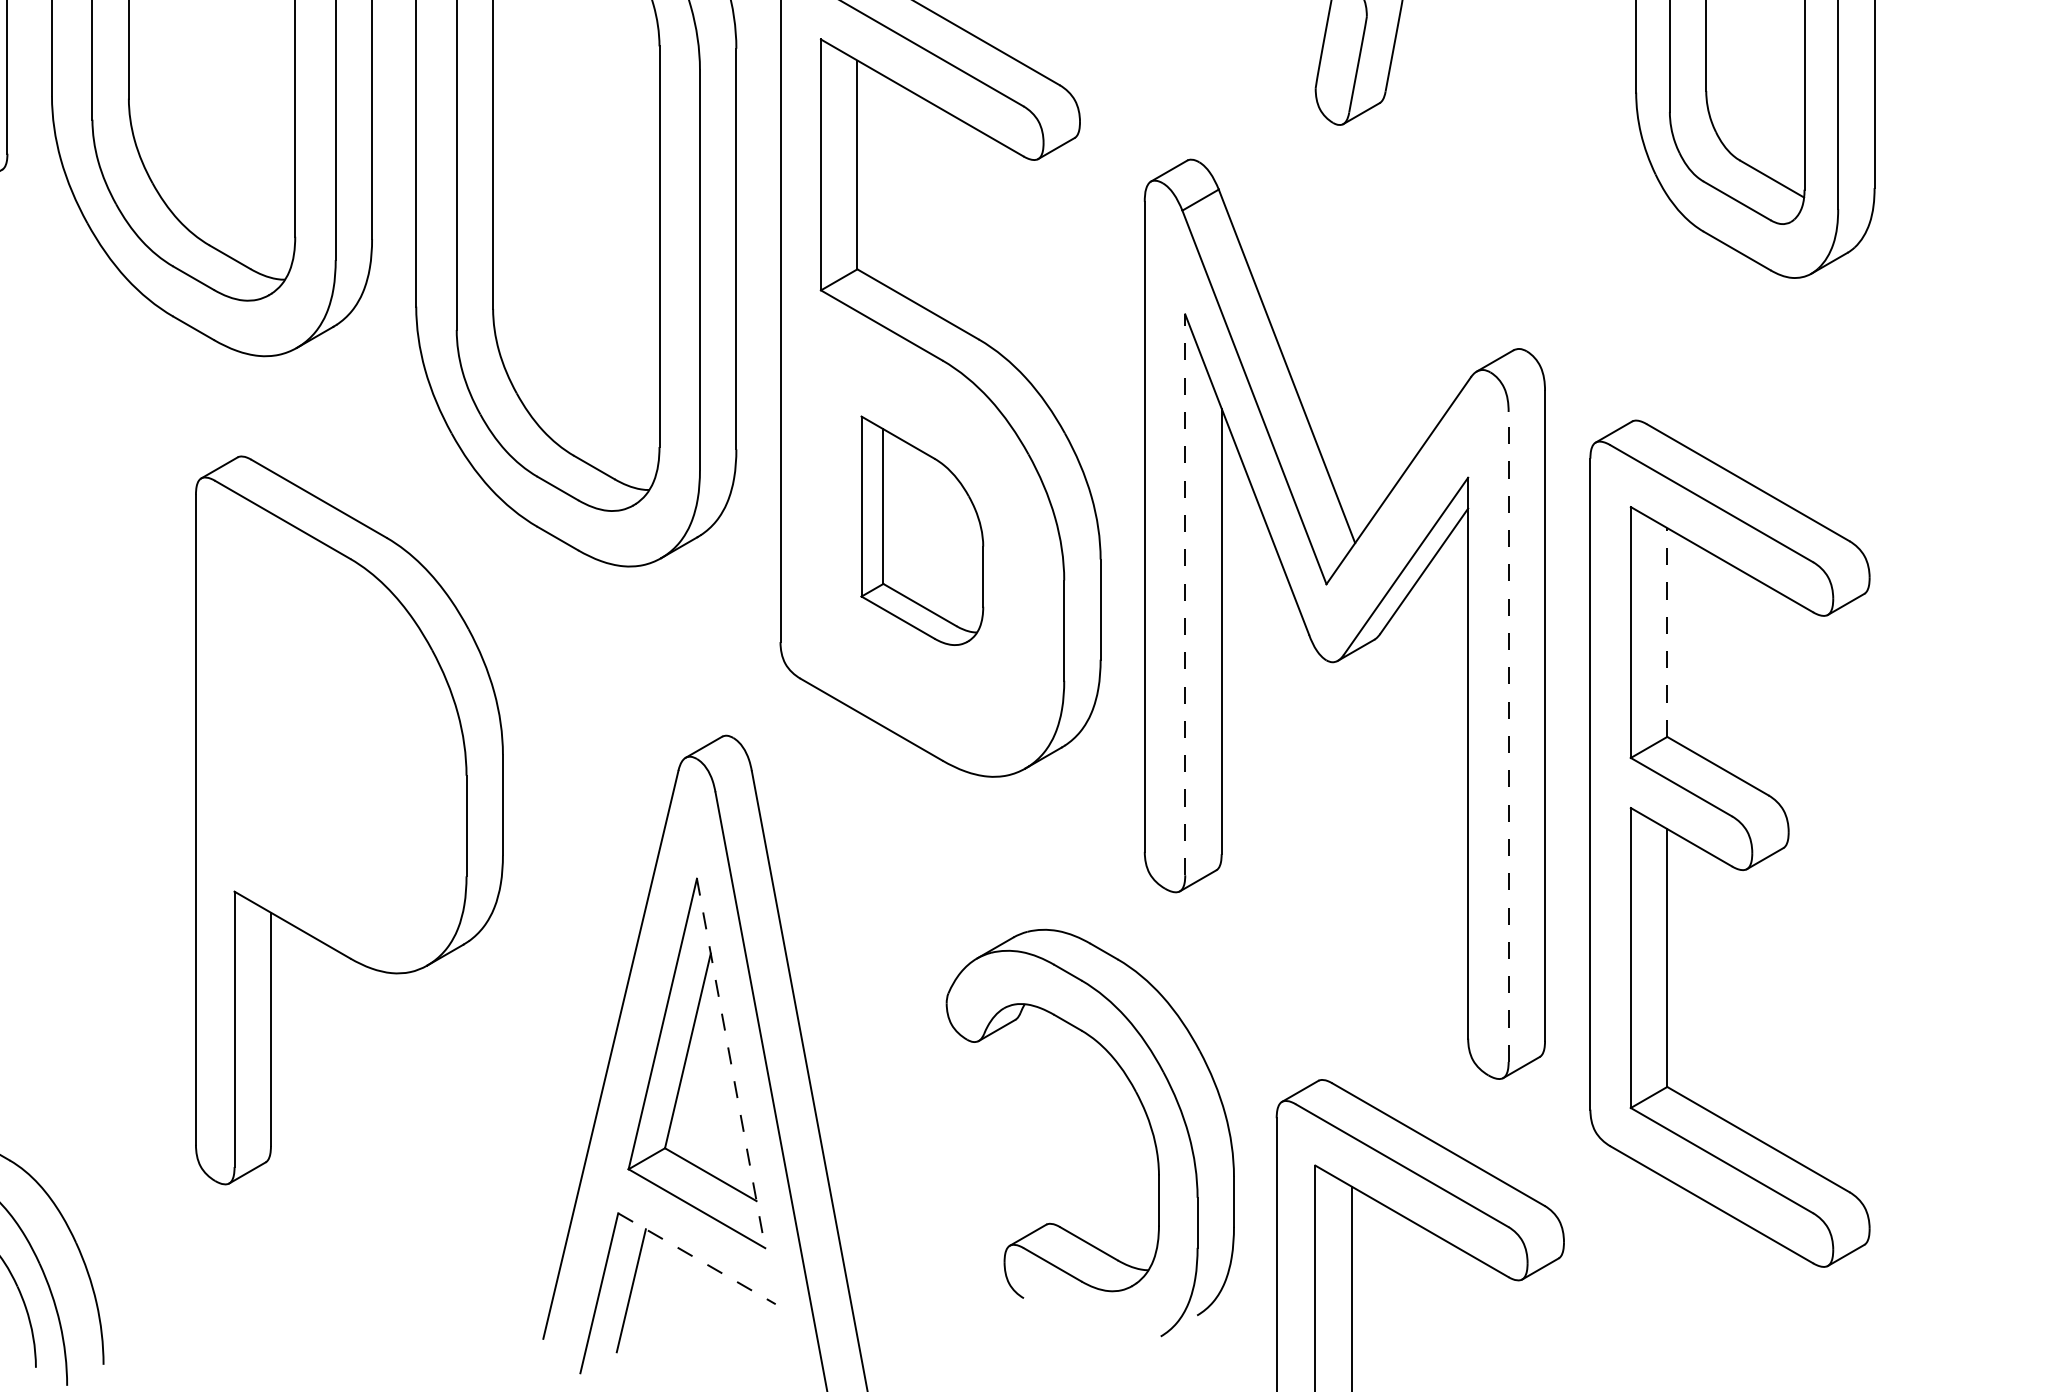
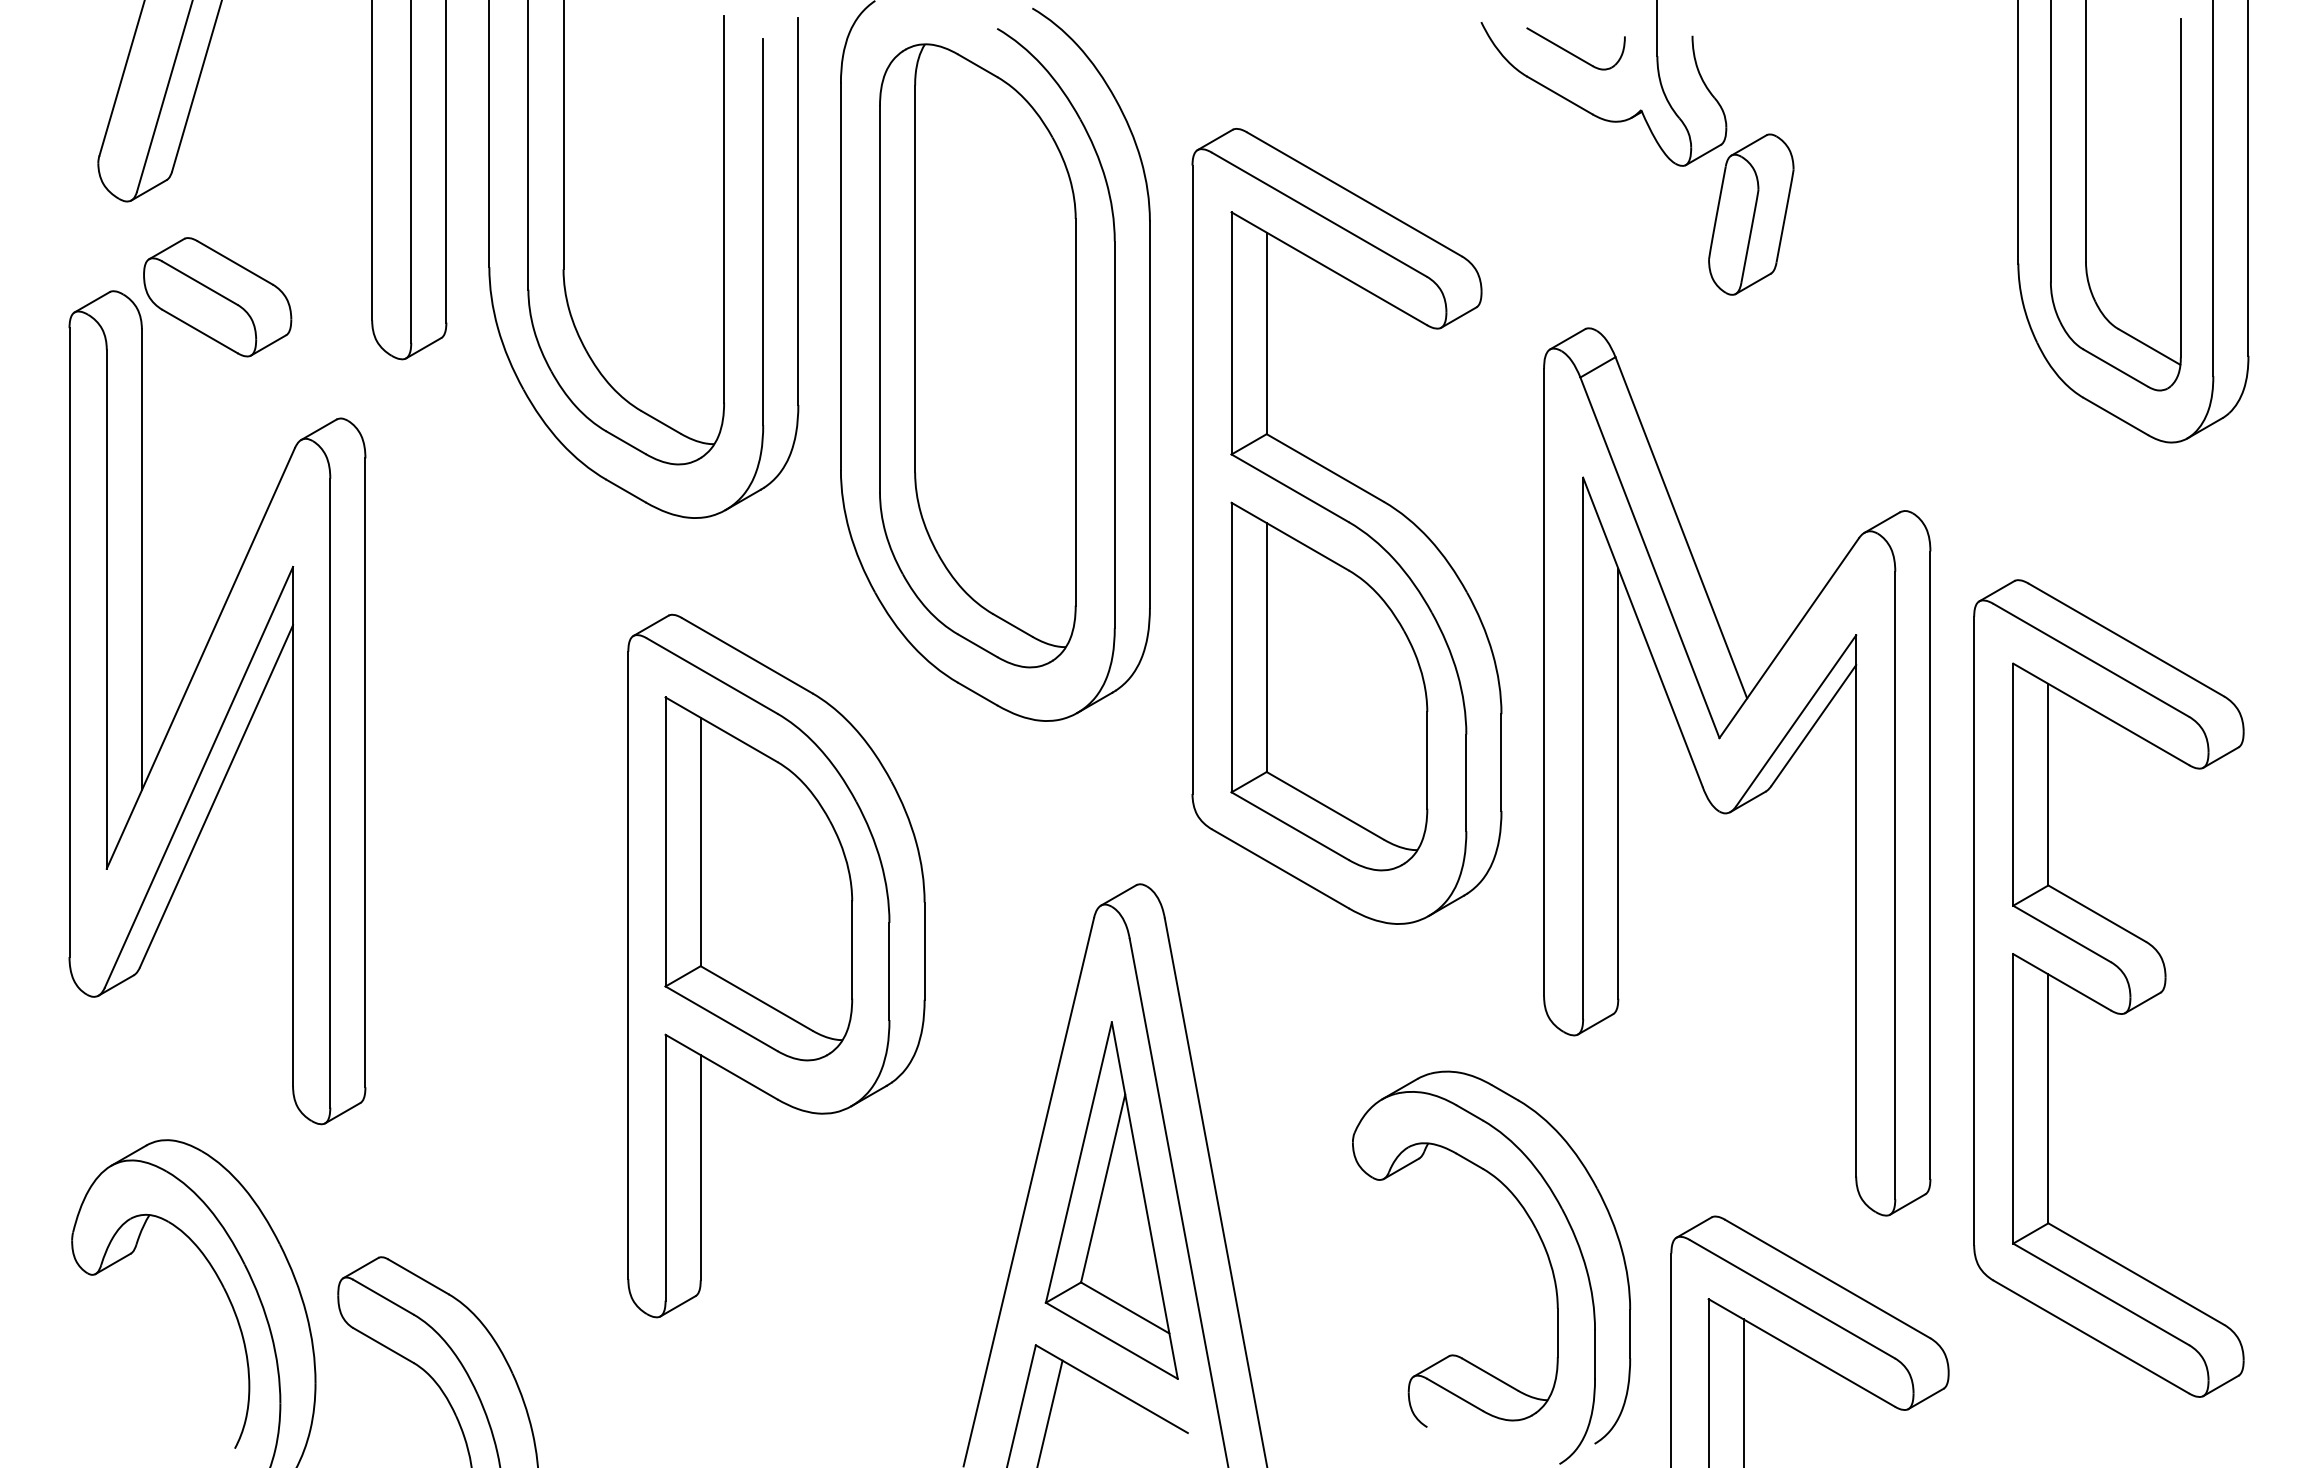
part: (922, 530) -> (1329, 686), size x1.67
line: (1185, 595) -> (1583, 748), dashed -> solid
line: (1667, 632) -> (2048, 784), dashed -> solid
part: (330, 729) -> (758, 878), added
line: (1508, 736) -> (1895, 885), dashed -> solid
line: (730, 1064) -> (1144, 1201), dashed -> solid
line: (696, 1259) -> (1111, 1389), dashed -> solid

